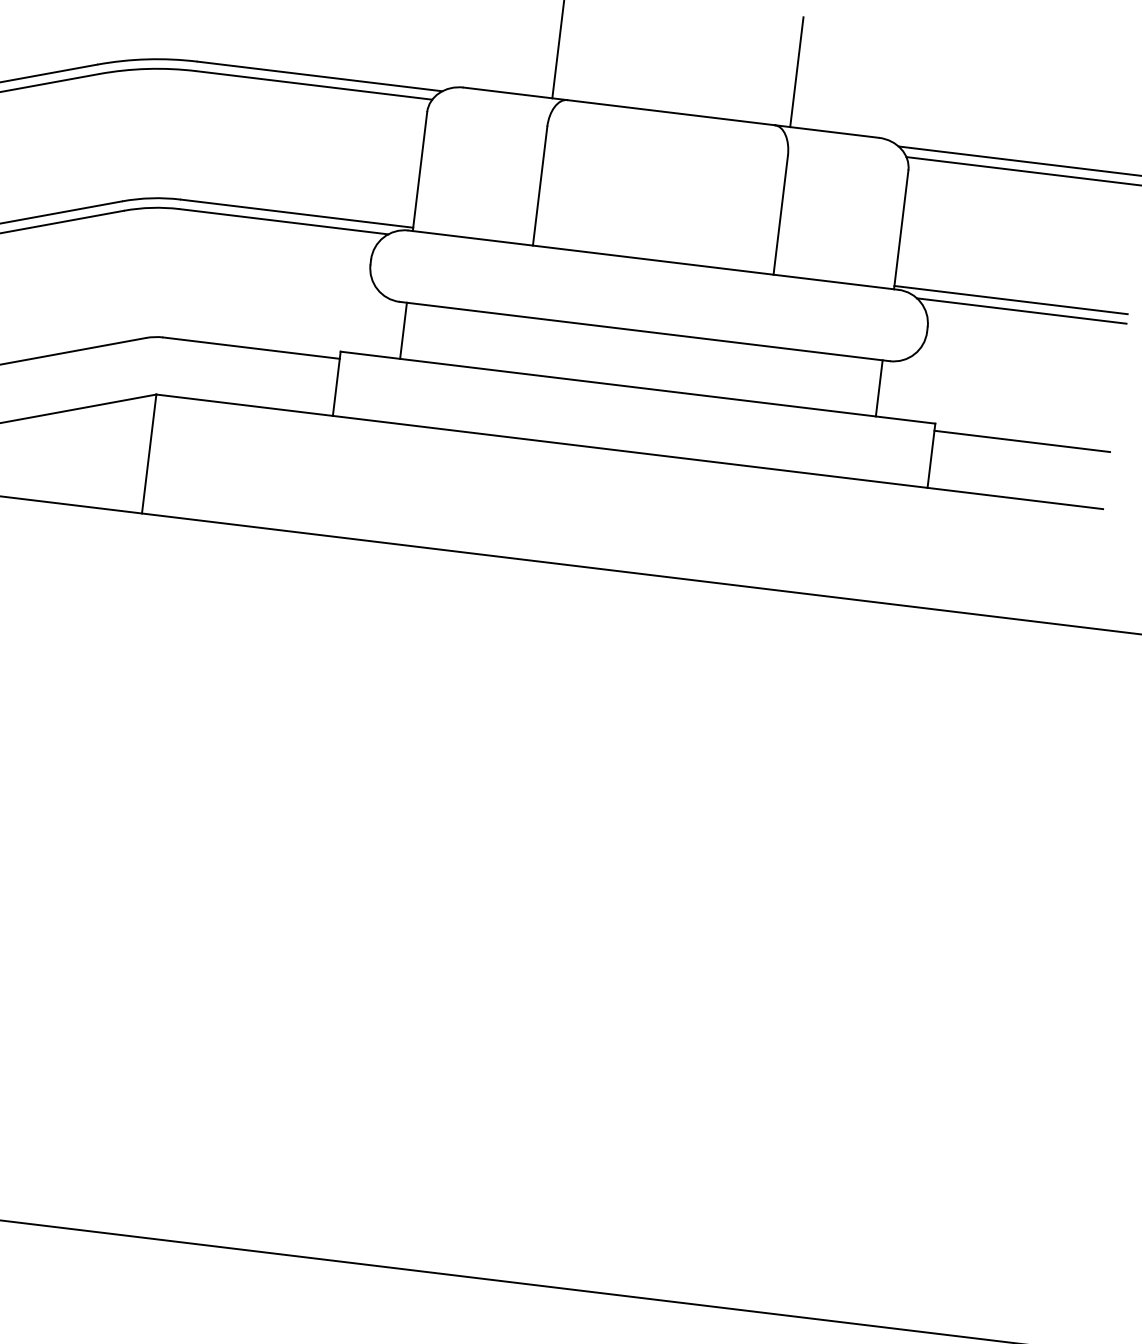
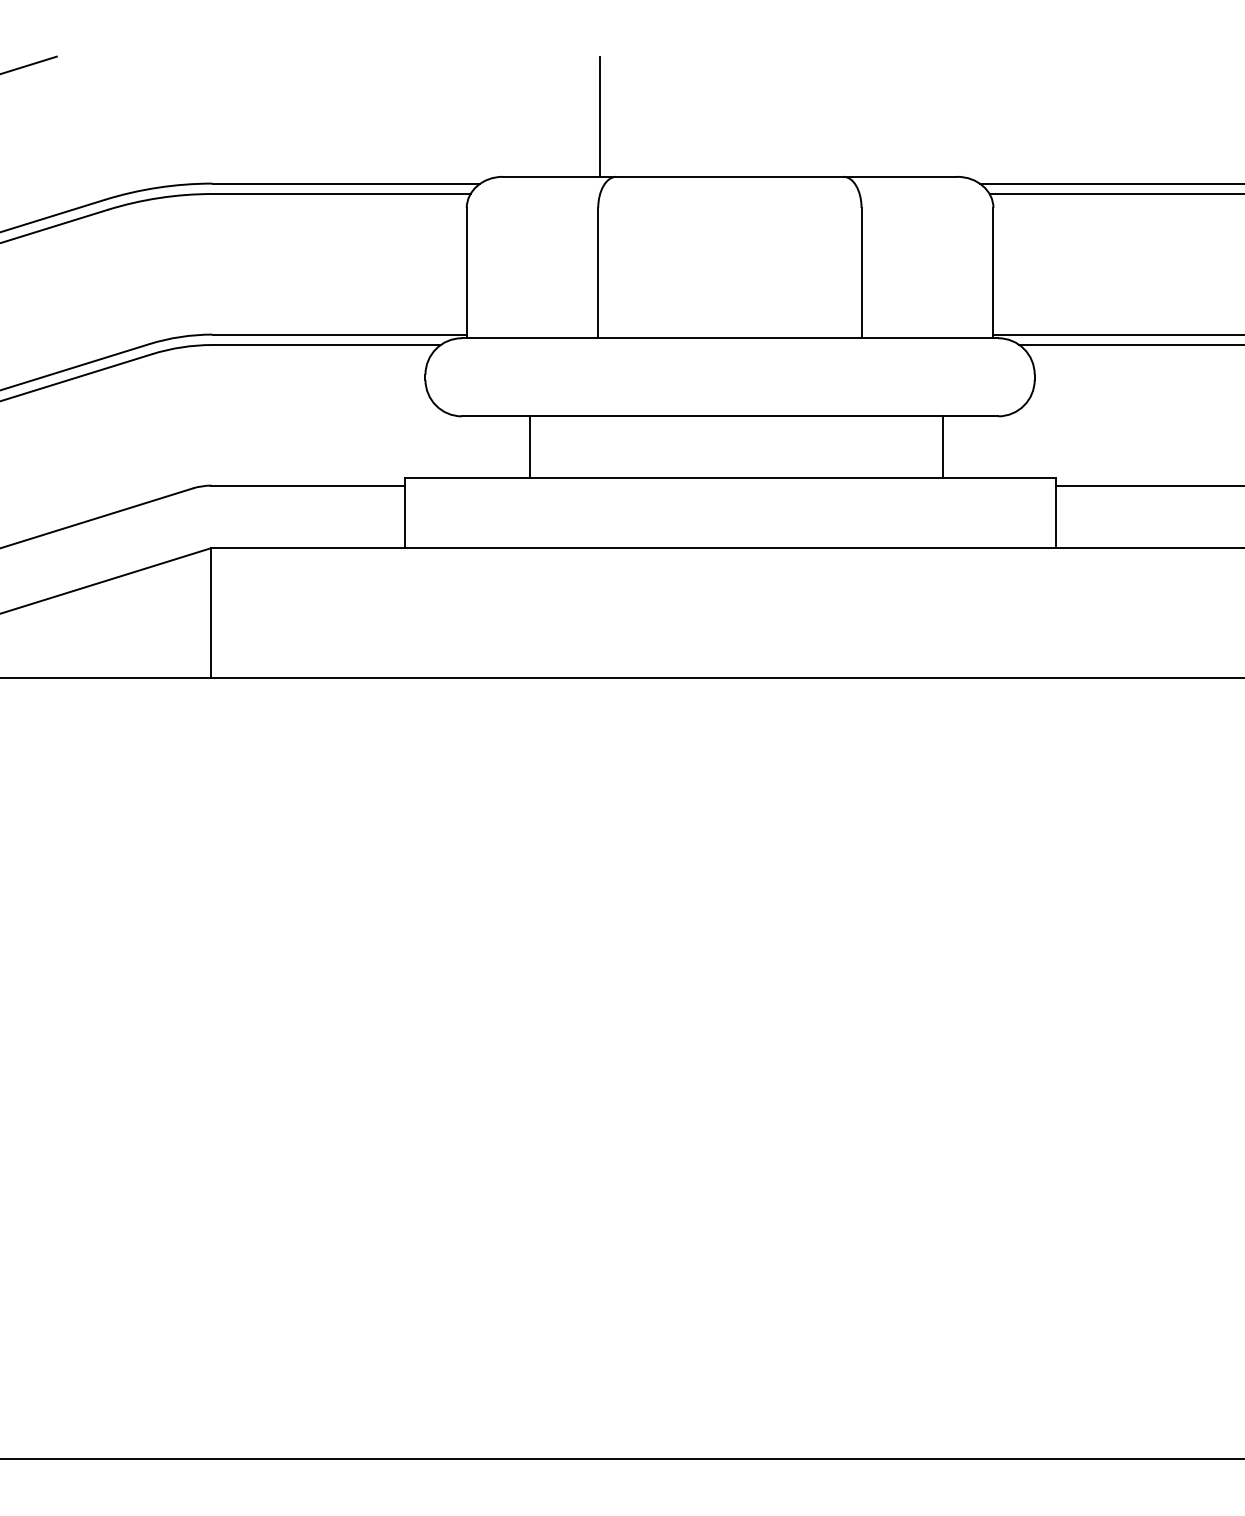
line: (797, 71) -> (860, 116), removed
line: (403, 330) -> (529, 446), moved
line: (879, 387) -> (943, 446), moved

